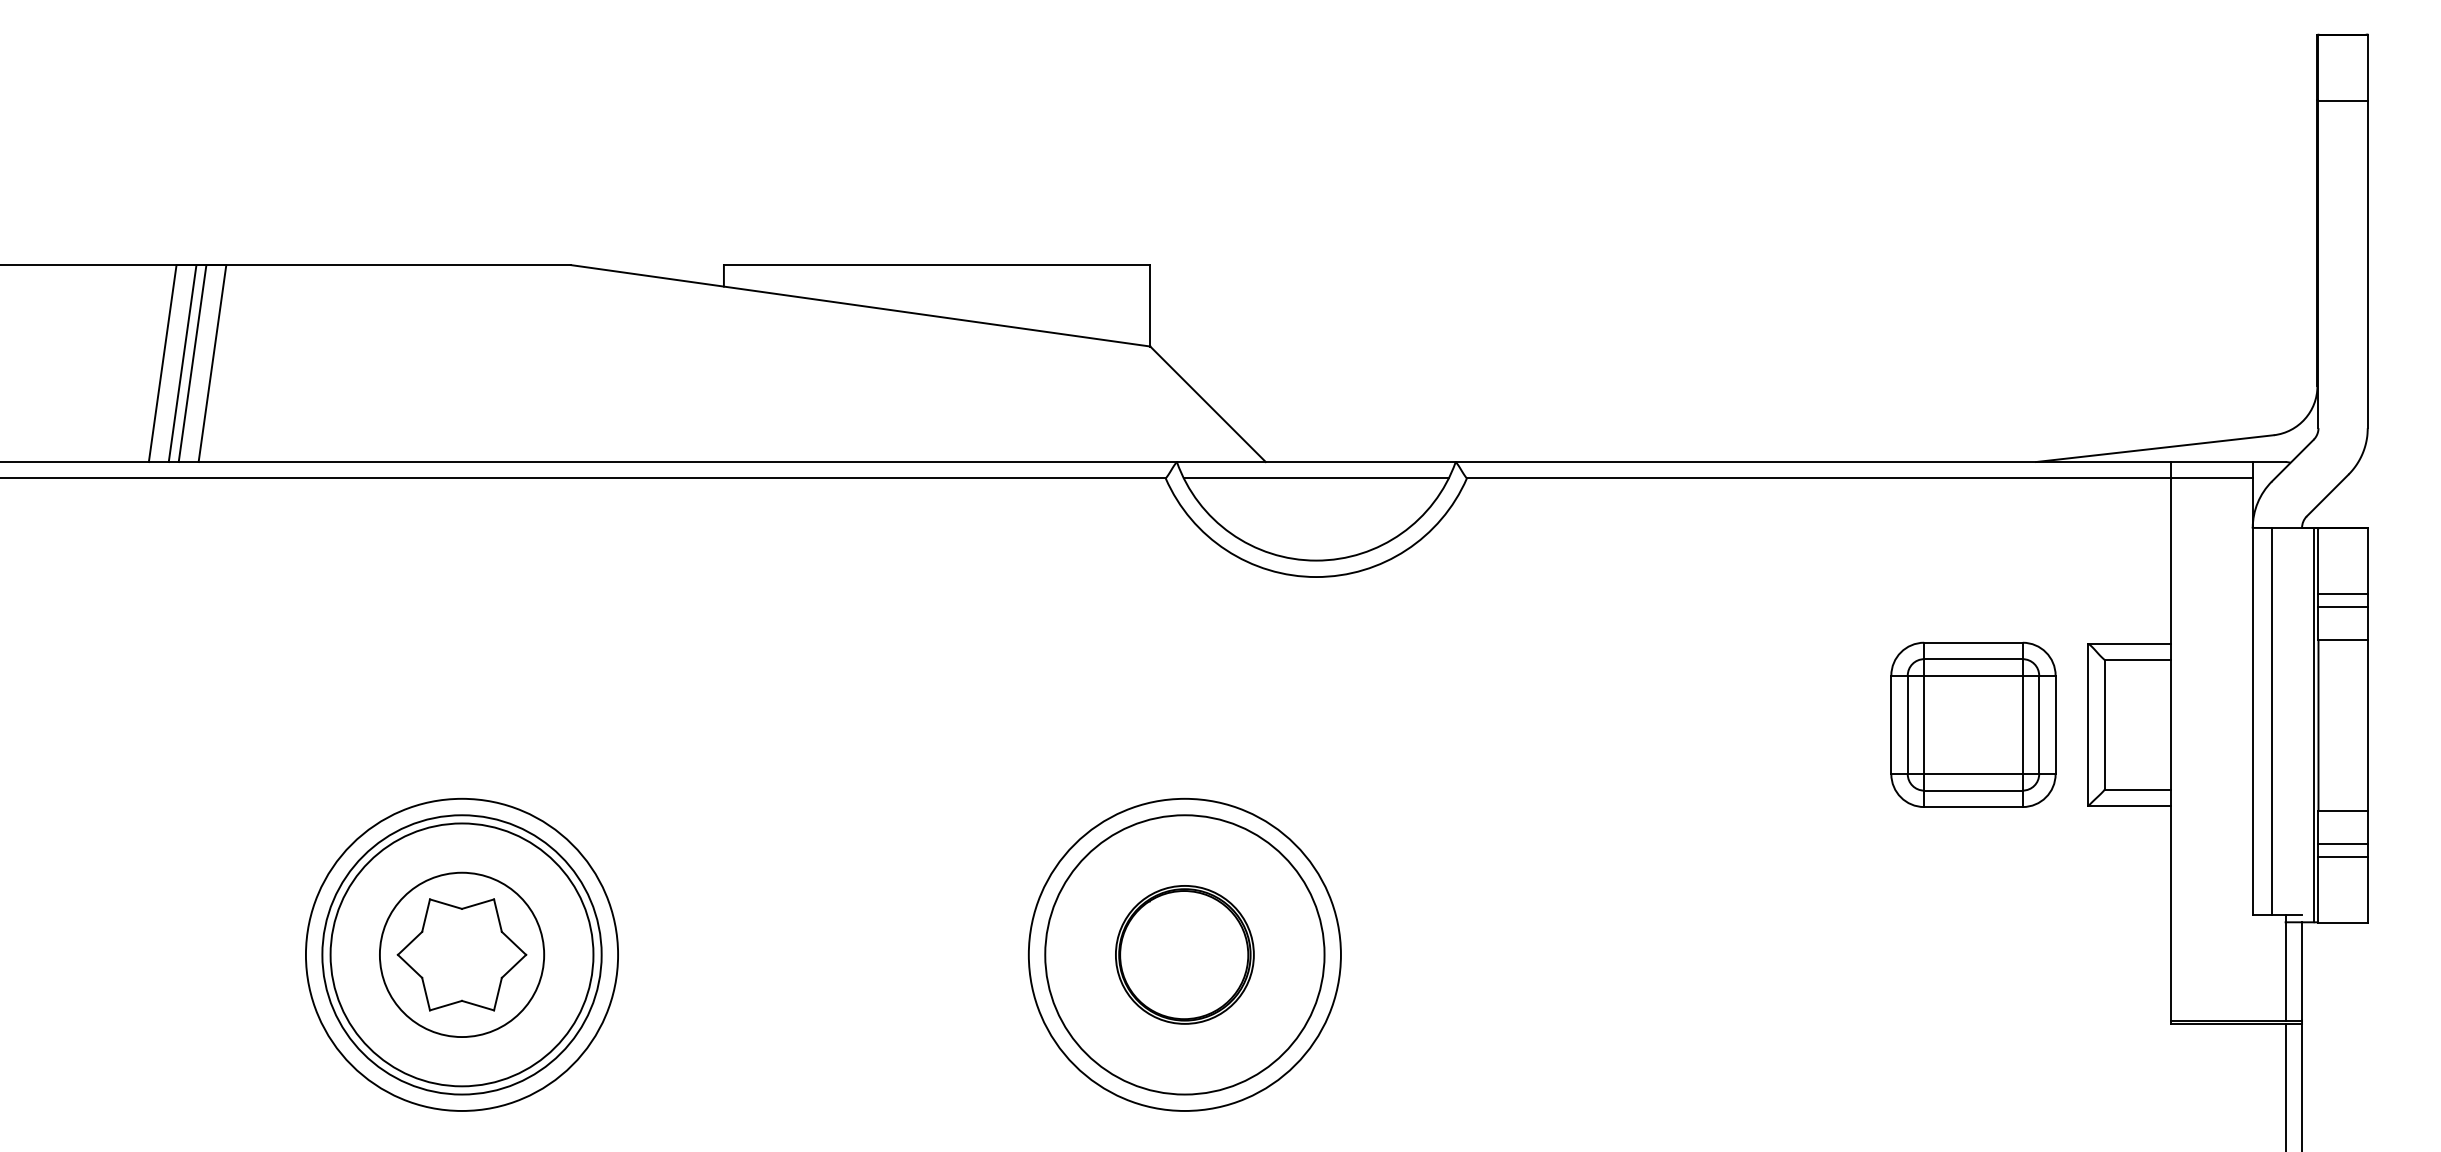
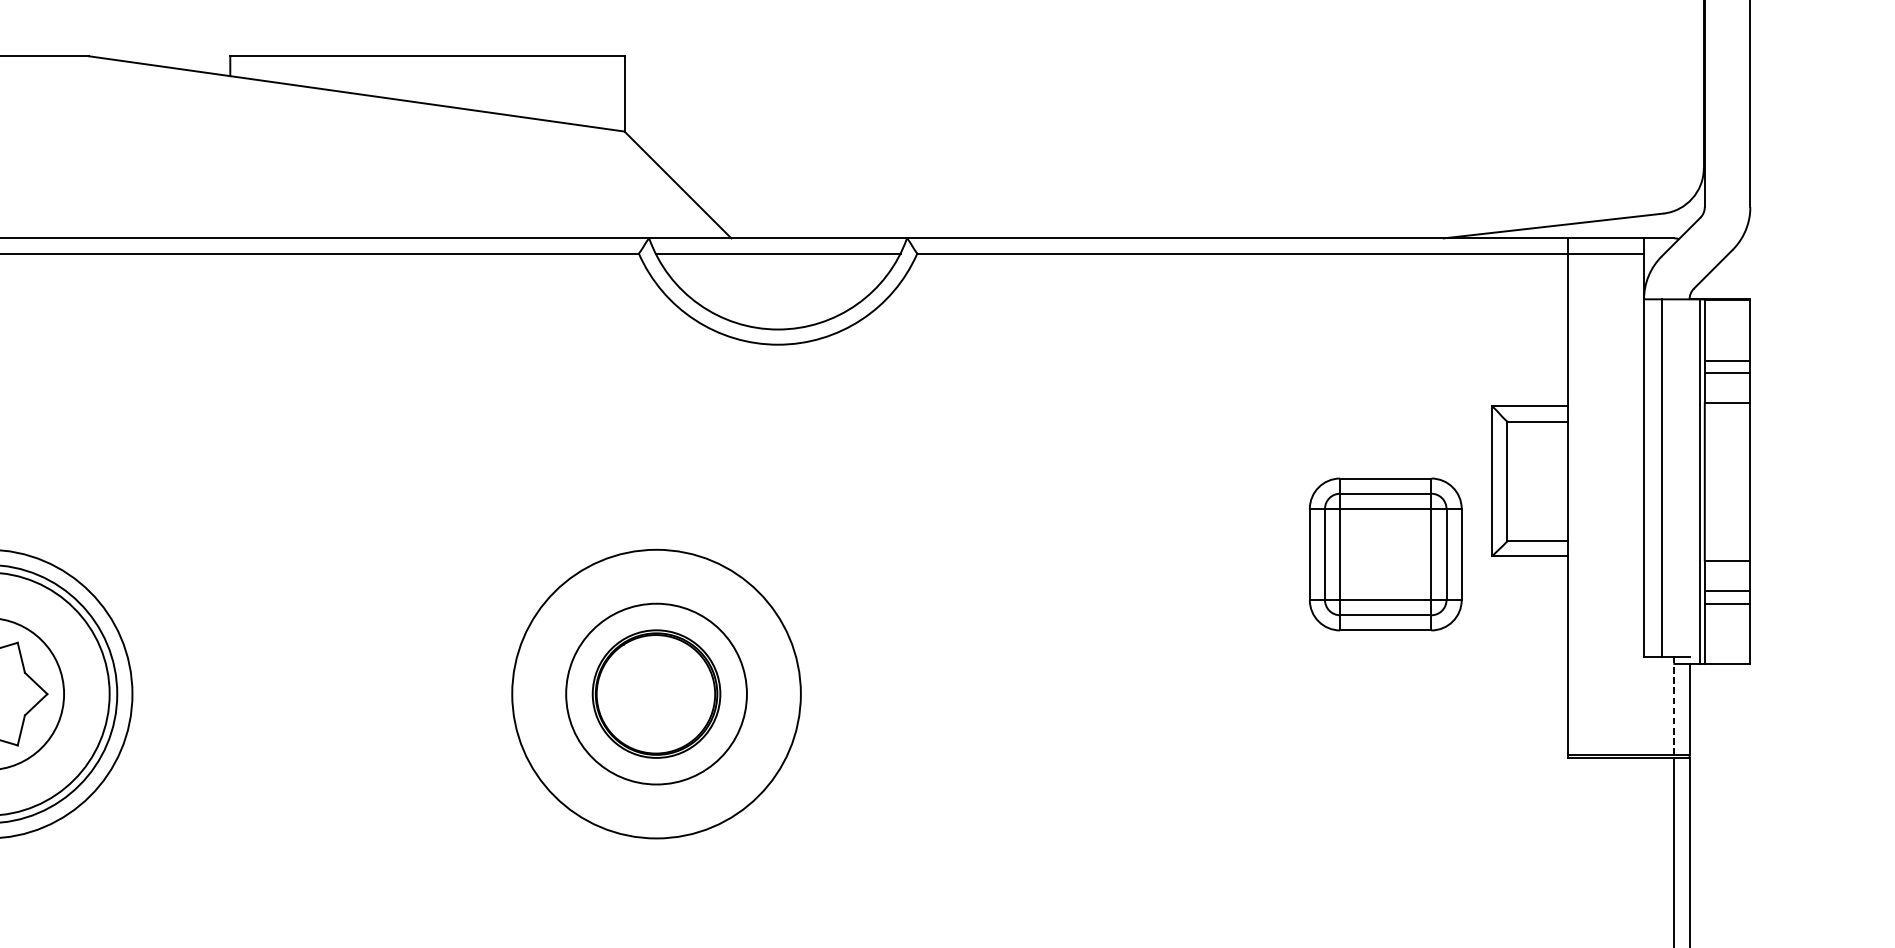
part: (1973, 724) -> (1385, 554), moved
circle: (1184, 954) -> (656, 693), size x0.7
line: (2285, 967) -> (1674, 705), solid -> dashed

